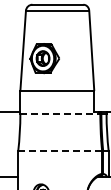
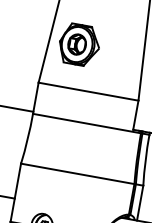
line: (60, 114) -> (87, 124), dashed -> solid
line: (60, 151) -> (78, 174), dashed -> solid

